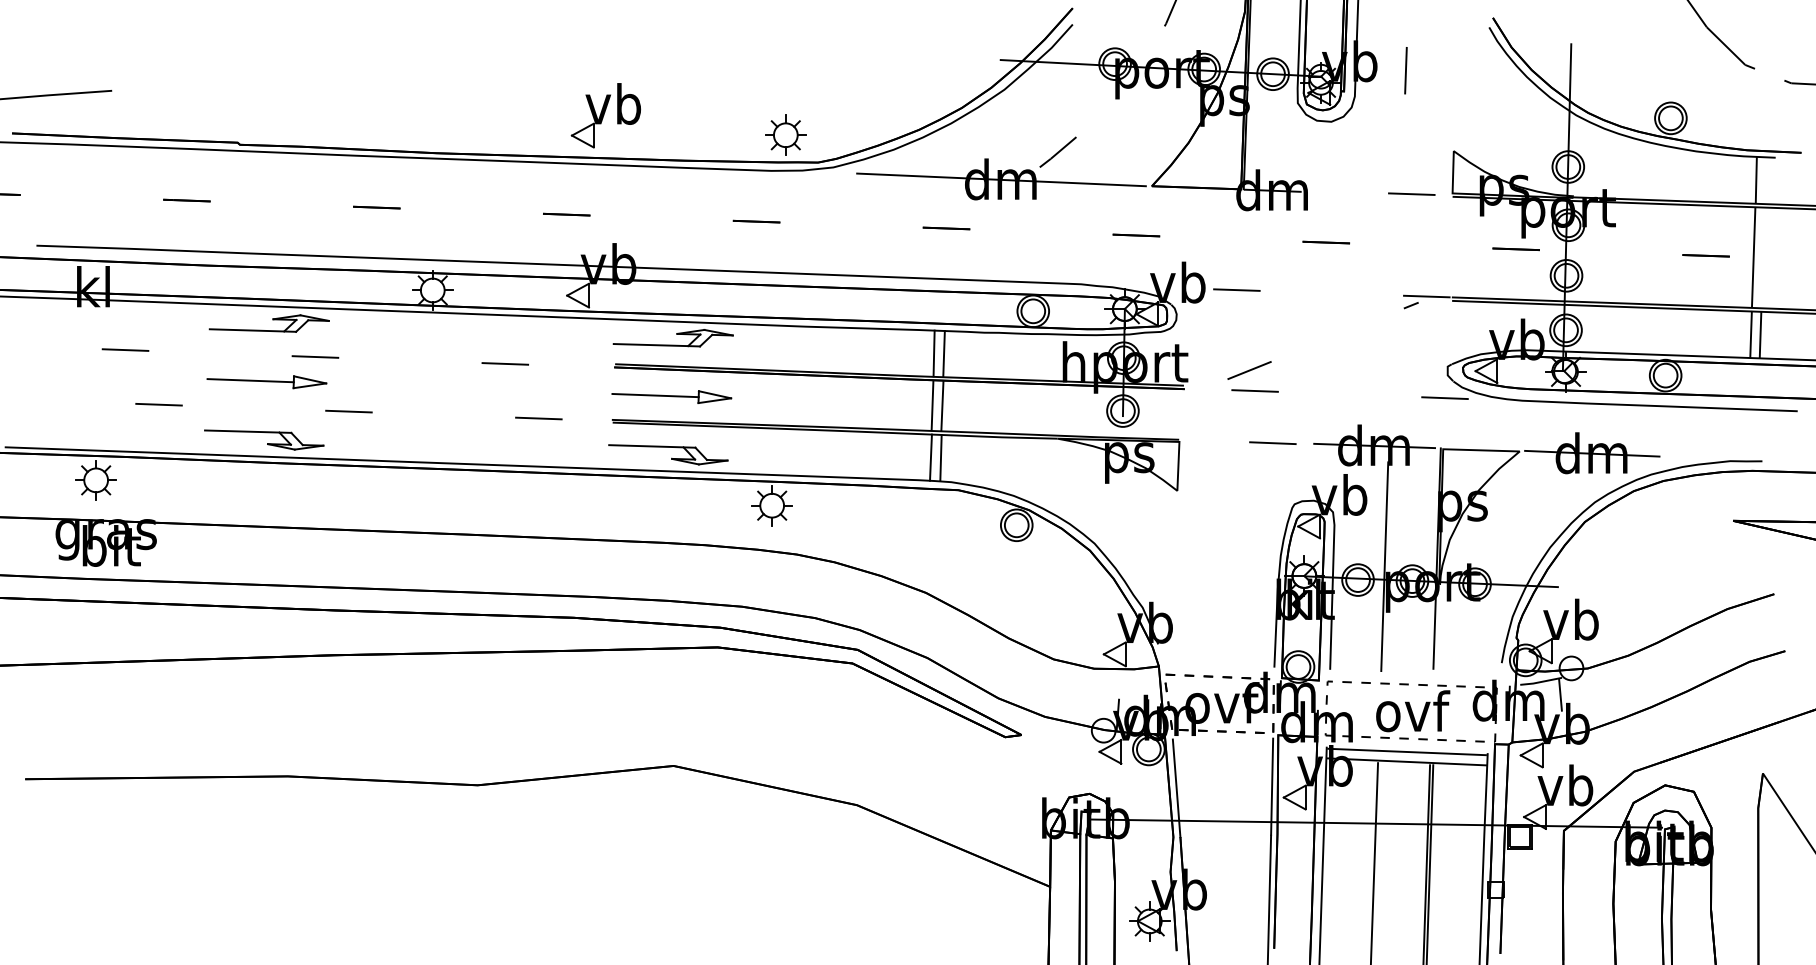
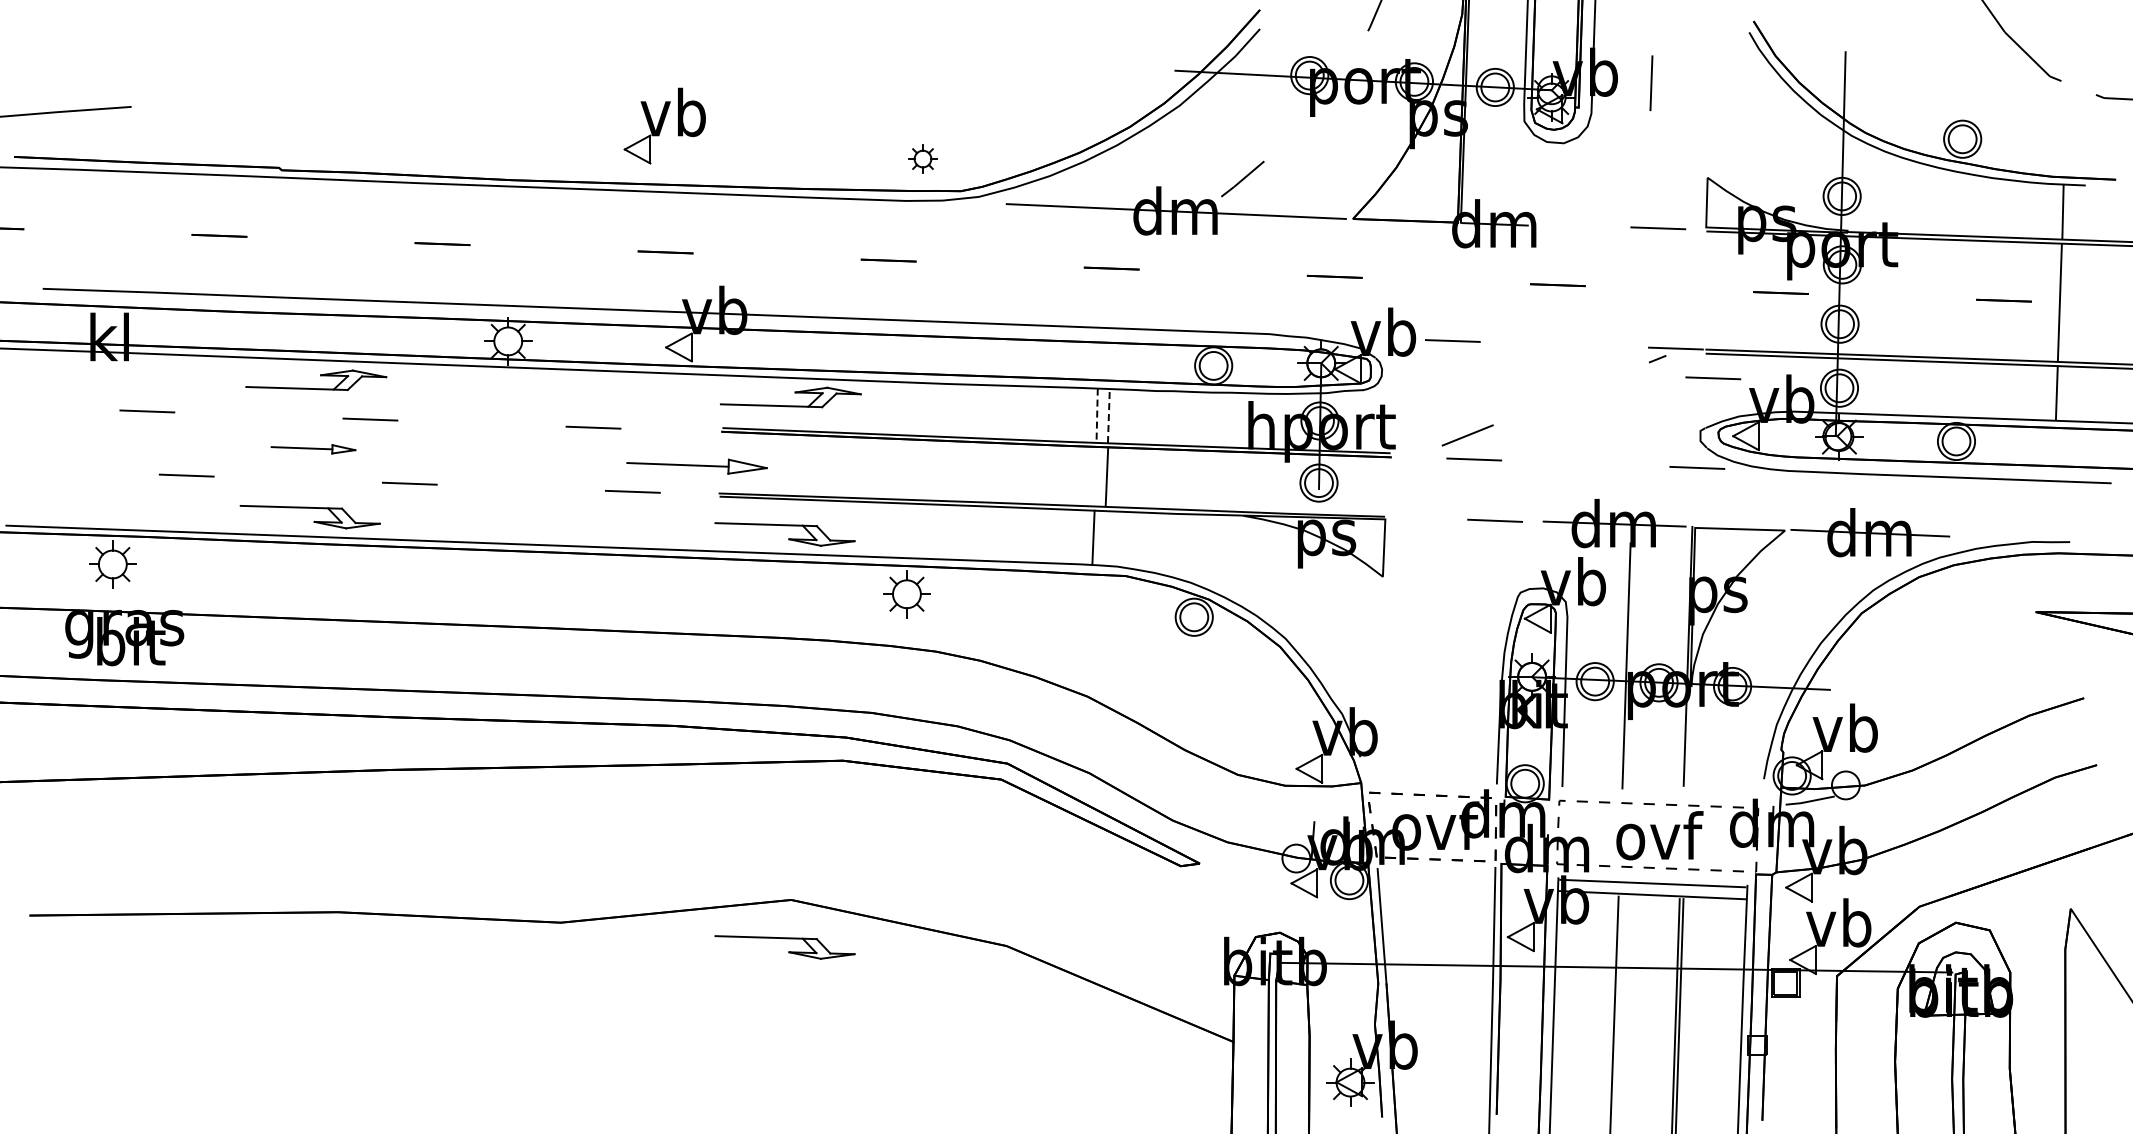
part: (605, 115) -> (664, 125), moved
part: (785, 134) -> (922, 158), size x0.6
line: (1458, 322) -> (1713, 378), added
line: (1760, 333) -> (2067, 392), removed
line: (934, 353) -> (1097, 415), solid -> dashed
line: (943, 354) -> (1108, 416), solid -> dashed
part: (266, 382) -> (313, 449), size x0.6
part: (671, 396) -> (696, 466), moved
line: (932, 405) -> (1095, 476), removed
line: (941, 458) -> (1105, 538), removed
line: (1560, 694) -> (1832, 816), removed
part: (667, 806) -> (784, 947), added

